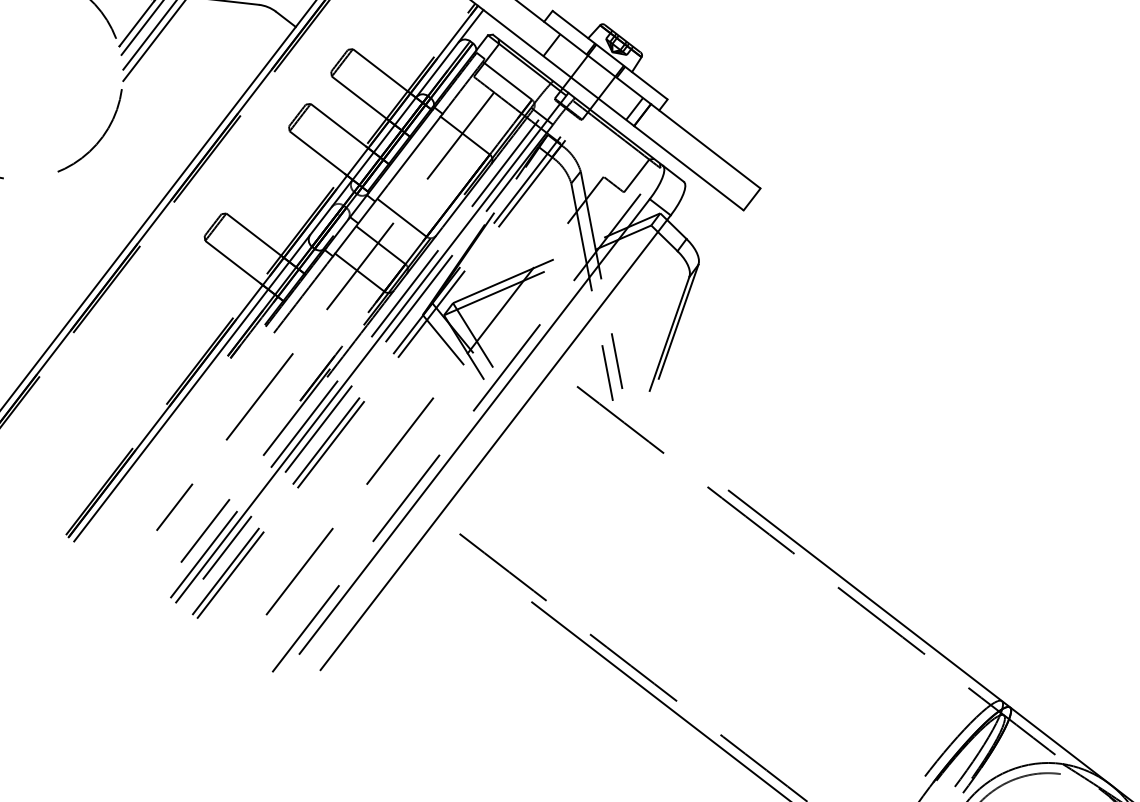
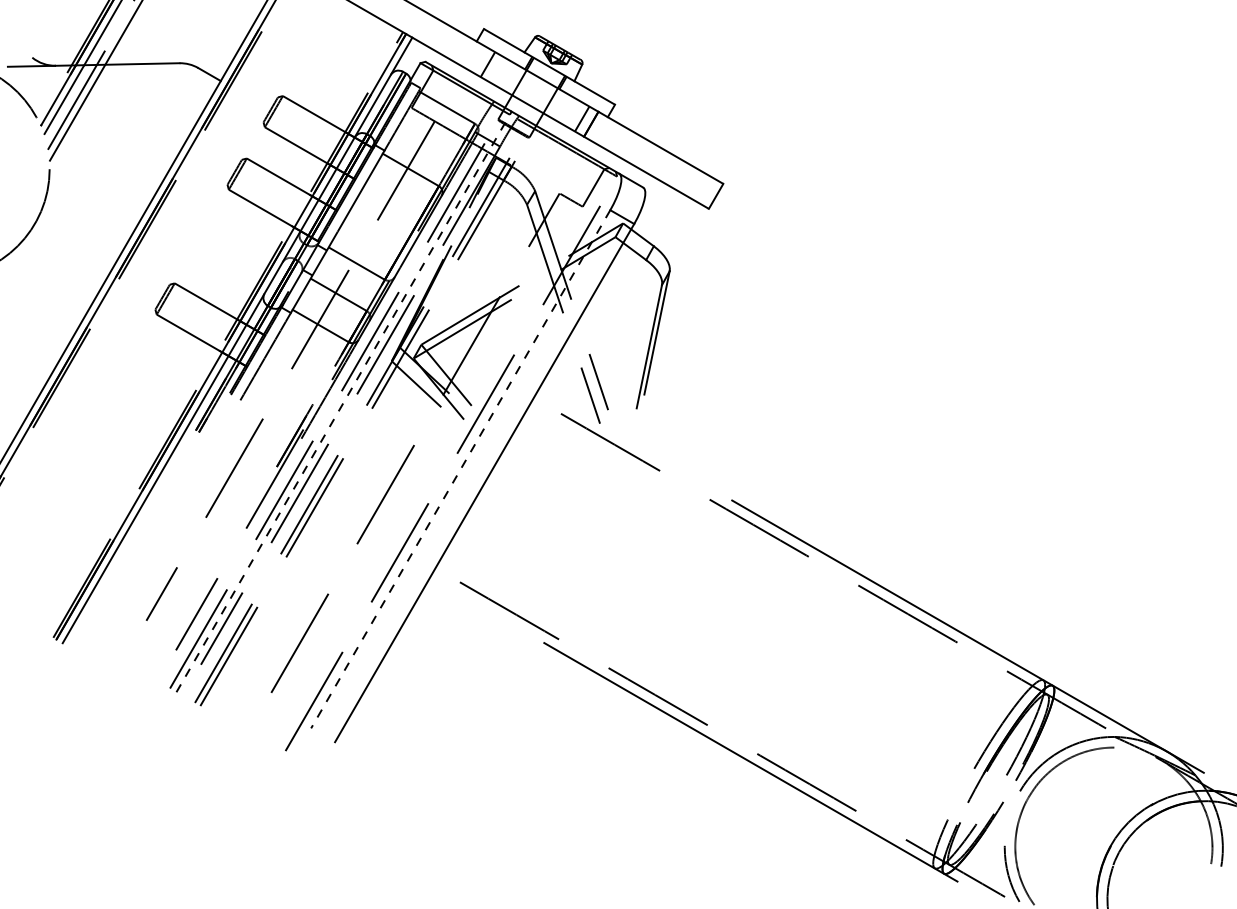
line: (372, 347) -> (344, 401), solid -> dashed
line: (474, 426) -> (460, 469), solid -> dashed

